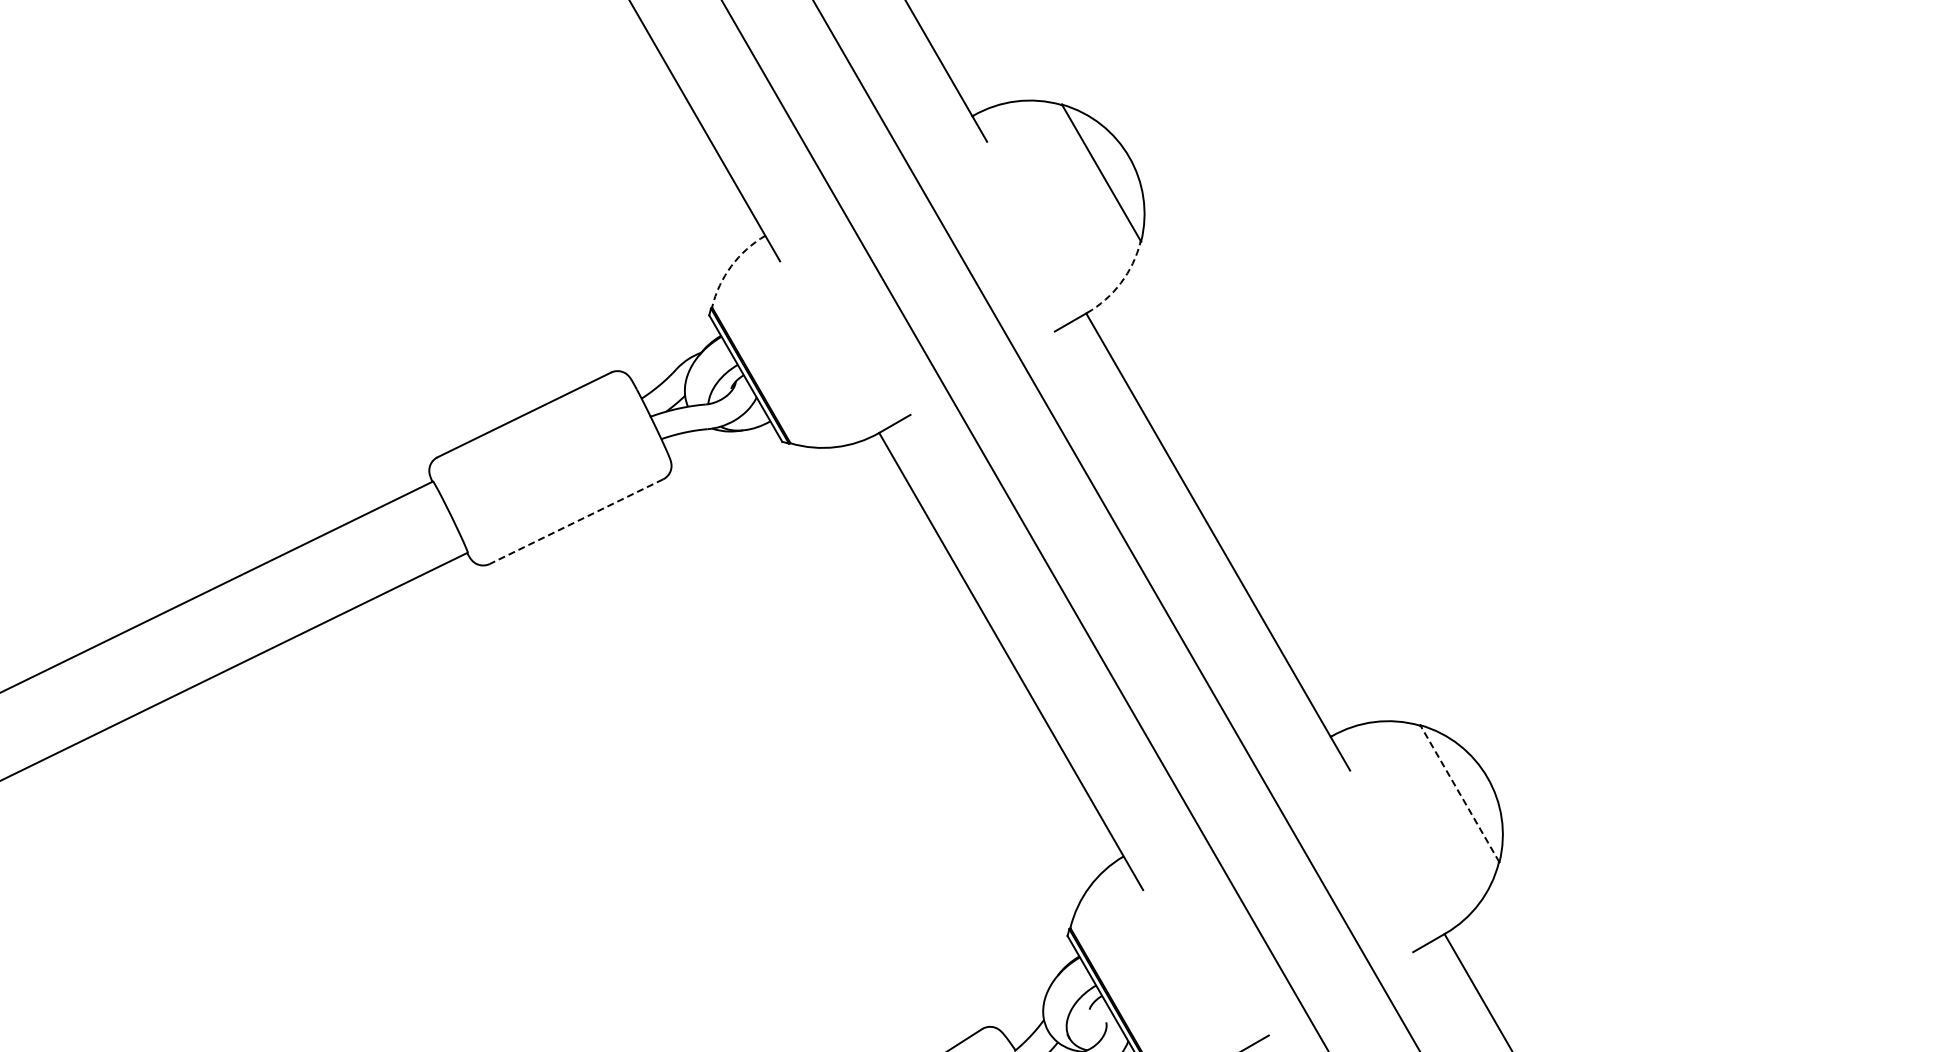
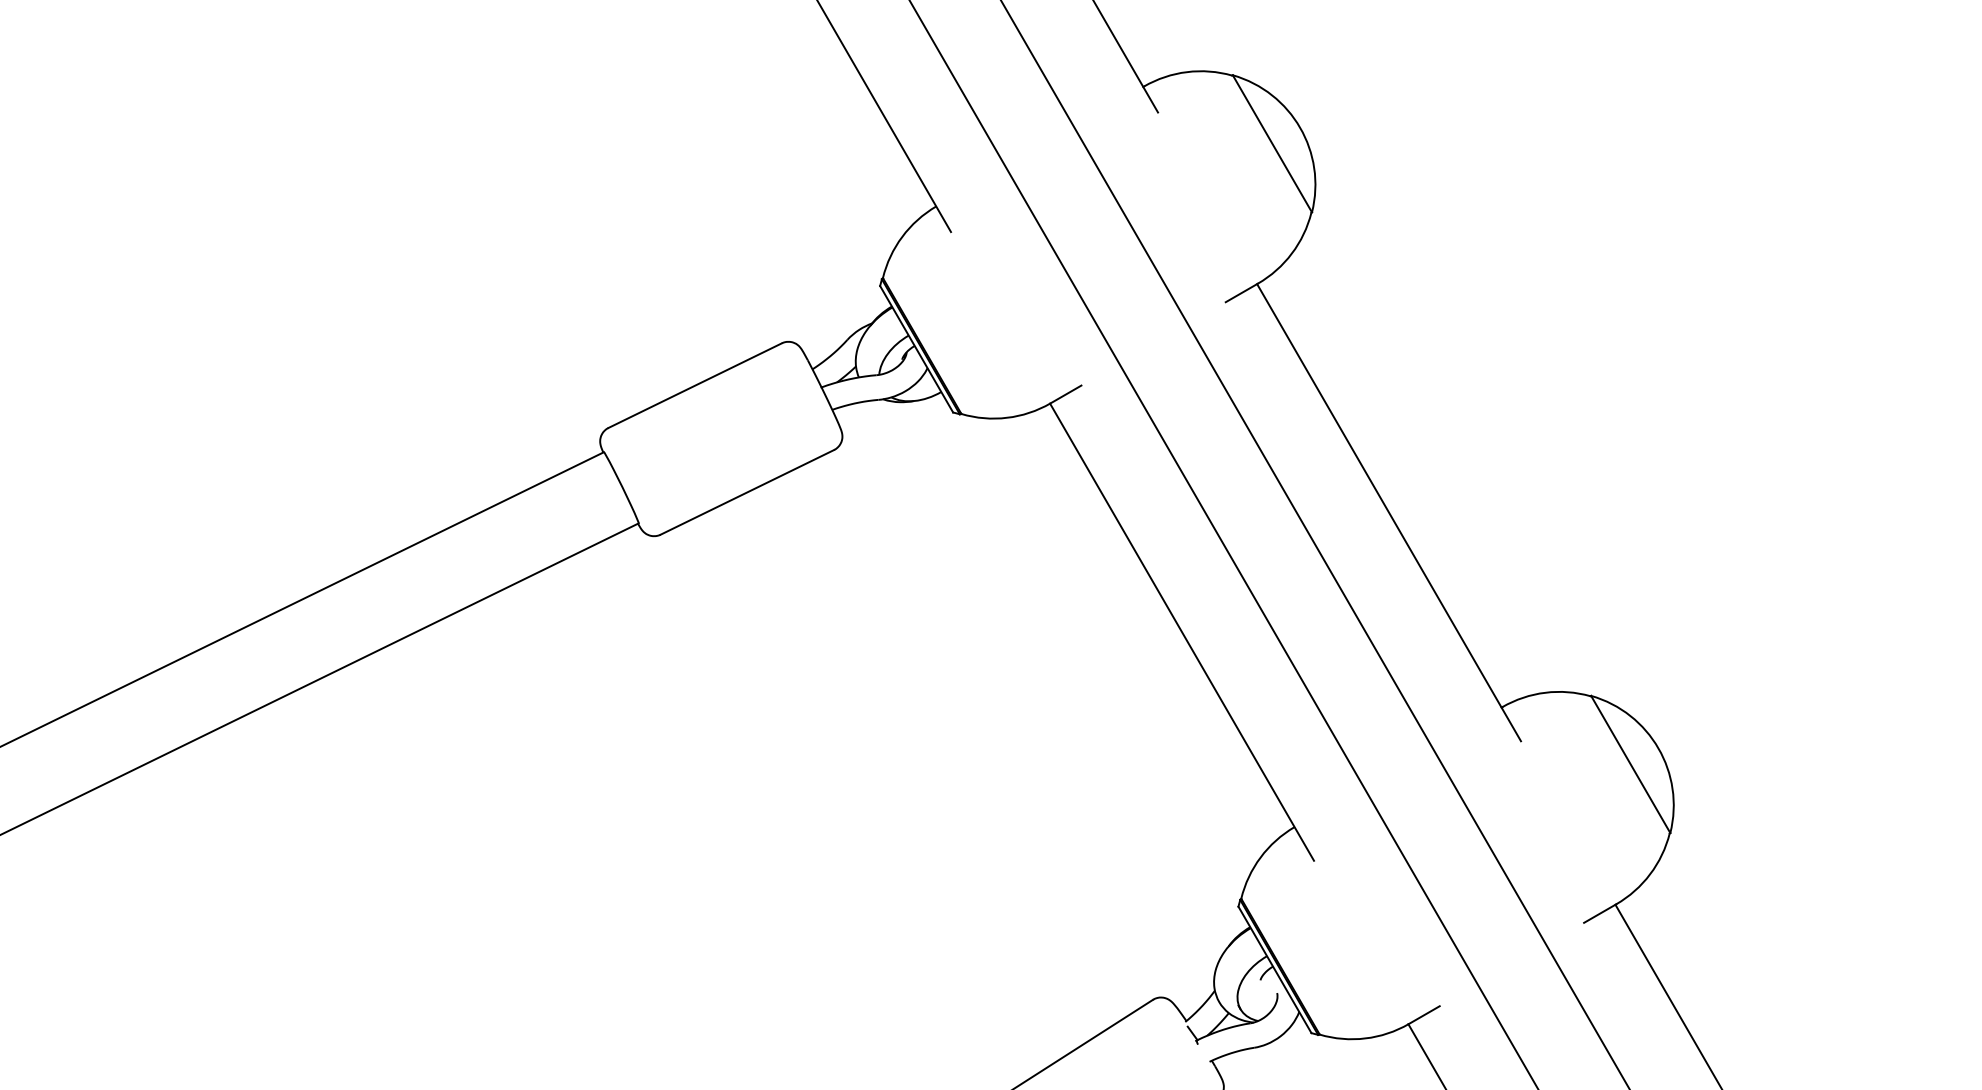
arc: (731, 265) -> (902, 236), dashed -> solid
arc: (1120, 282) -> (1291, 253), dashed -> solid
line: (575, 521) -> (746, 492), dashed -> solid
line: (1459, 793) -> (1630, 764), dashed -> solid

